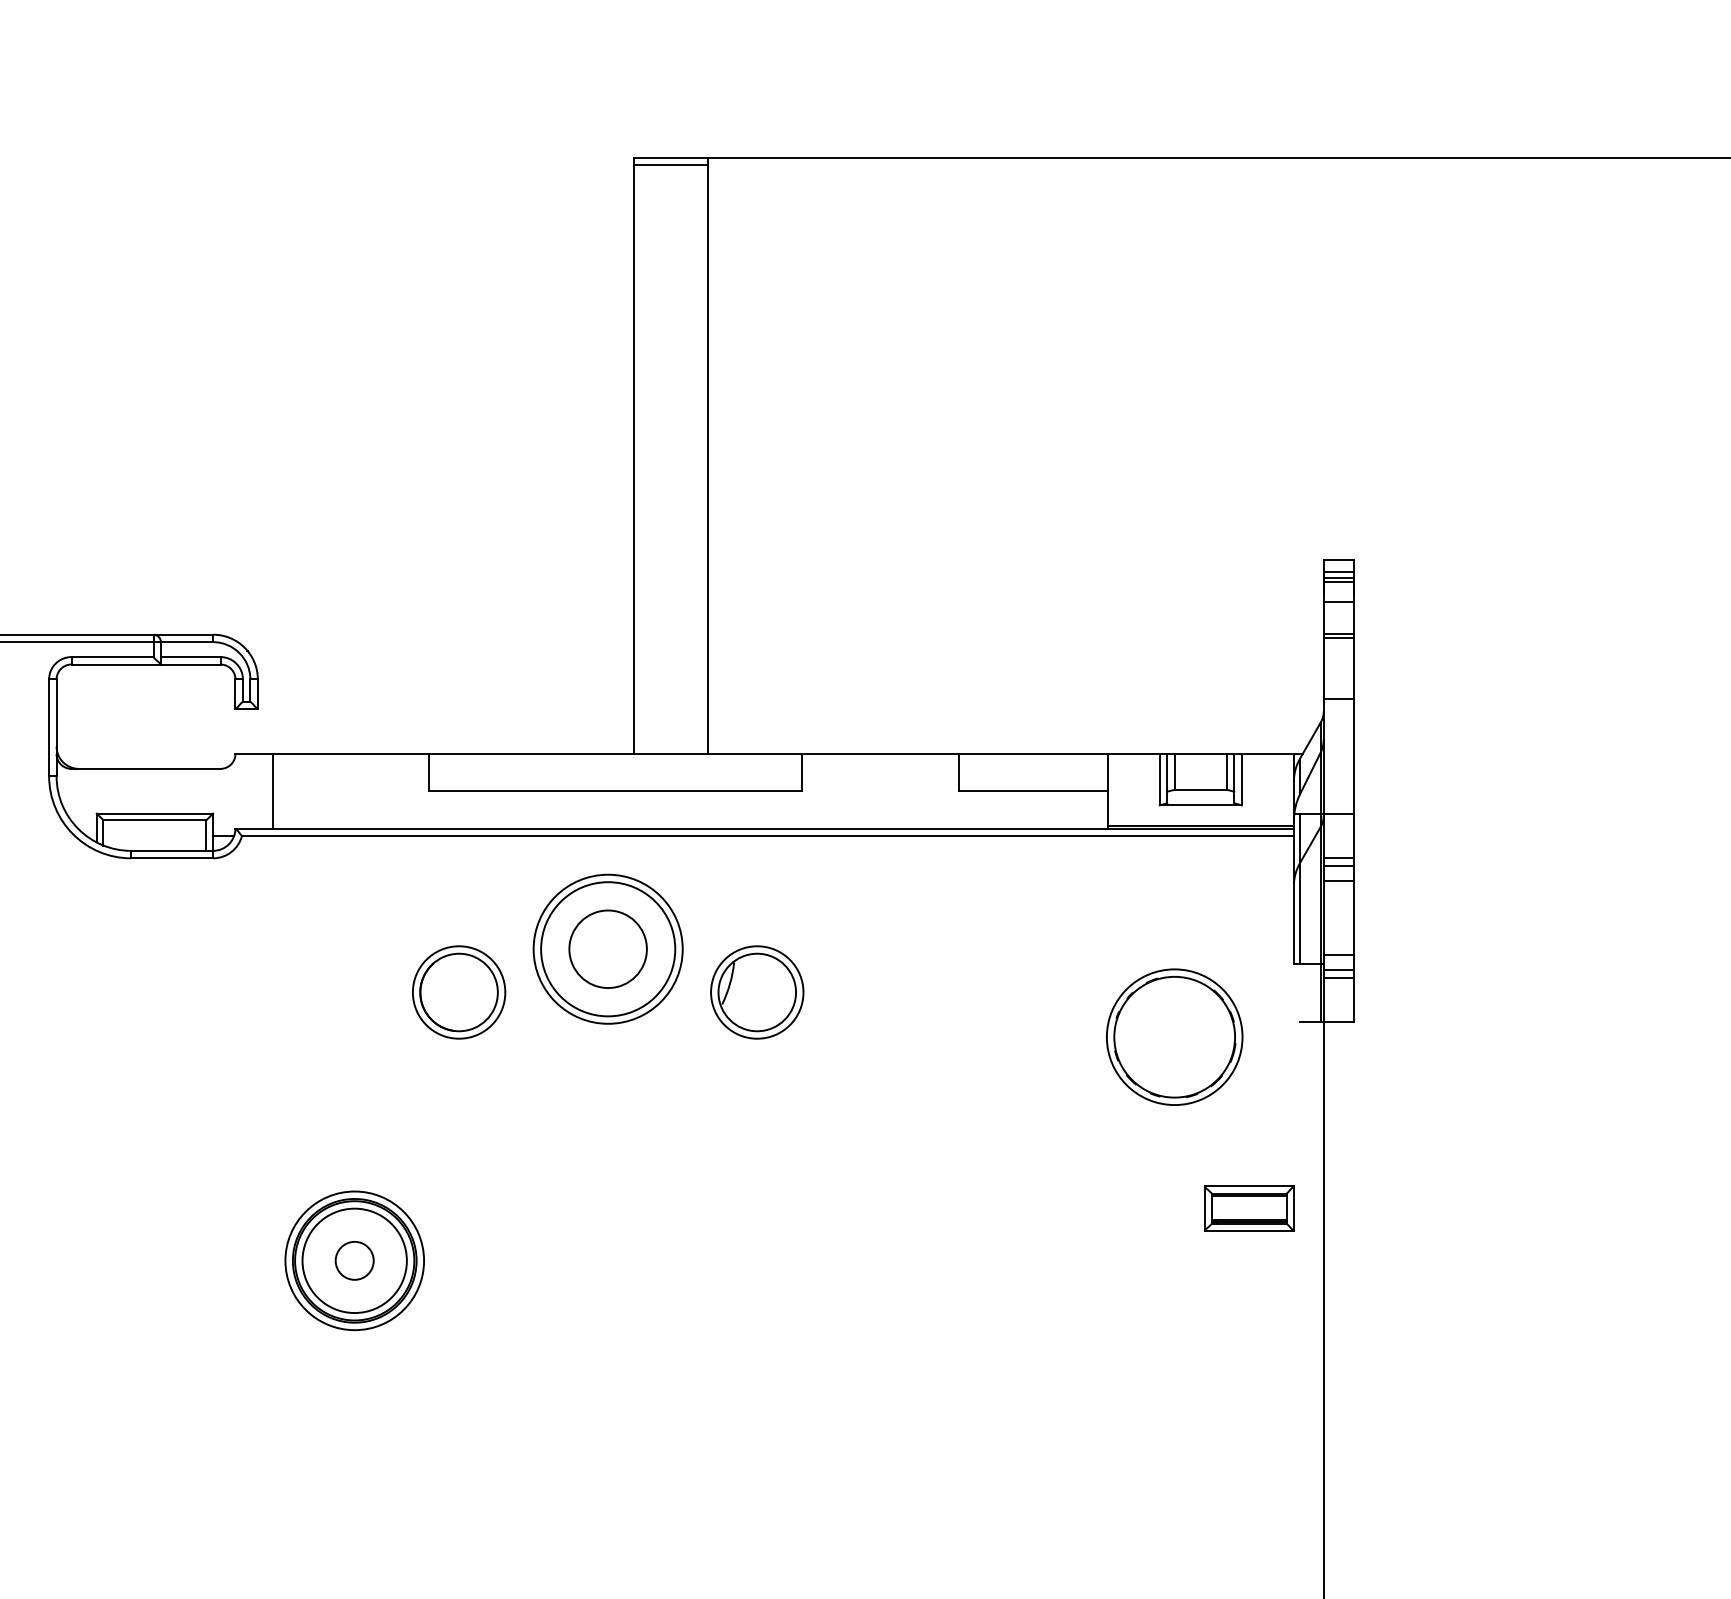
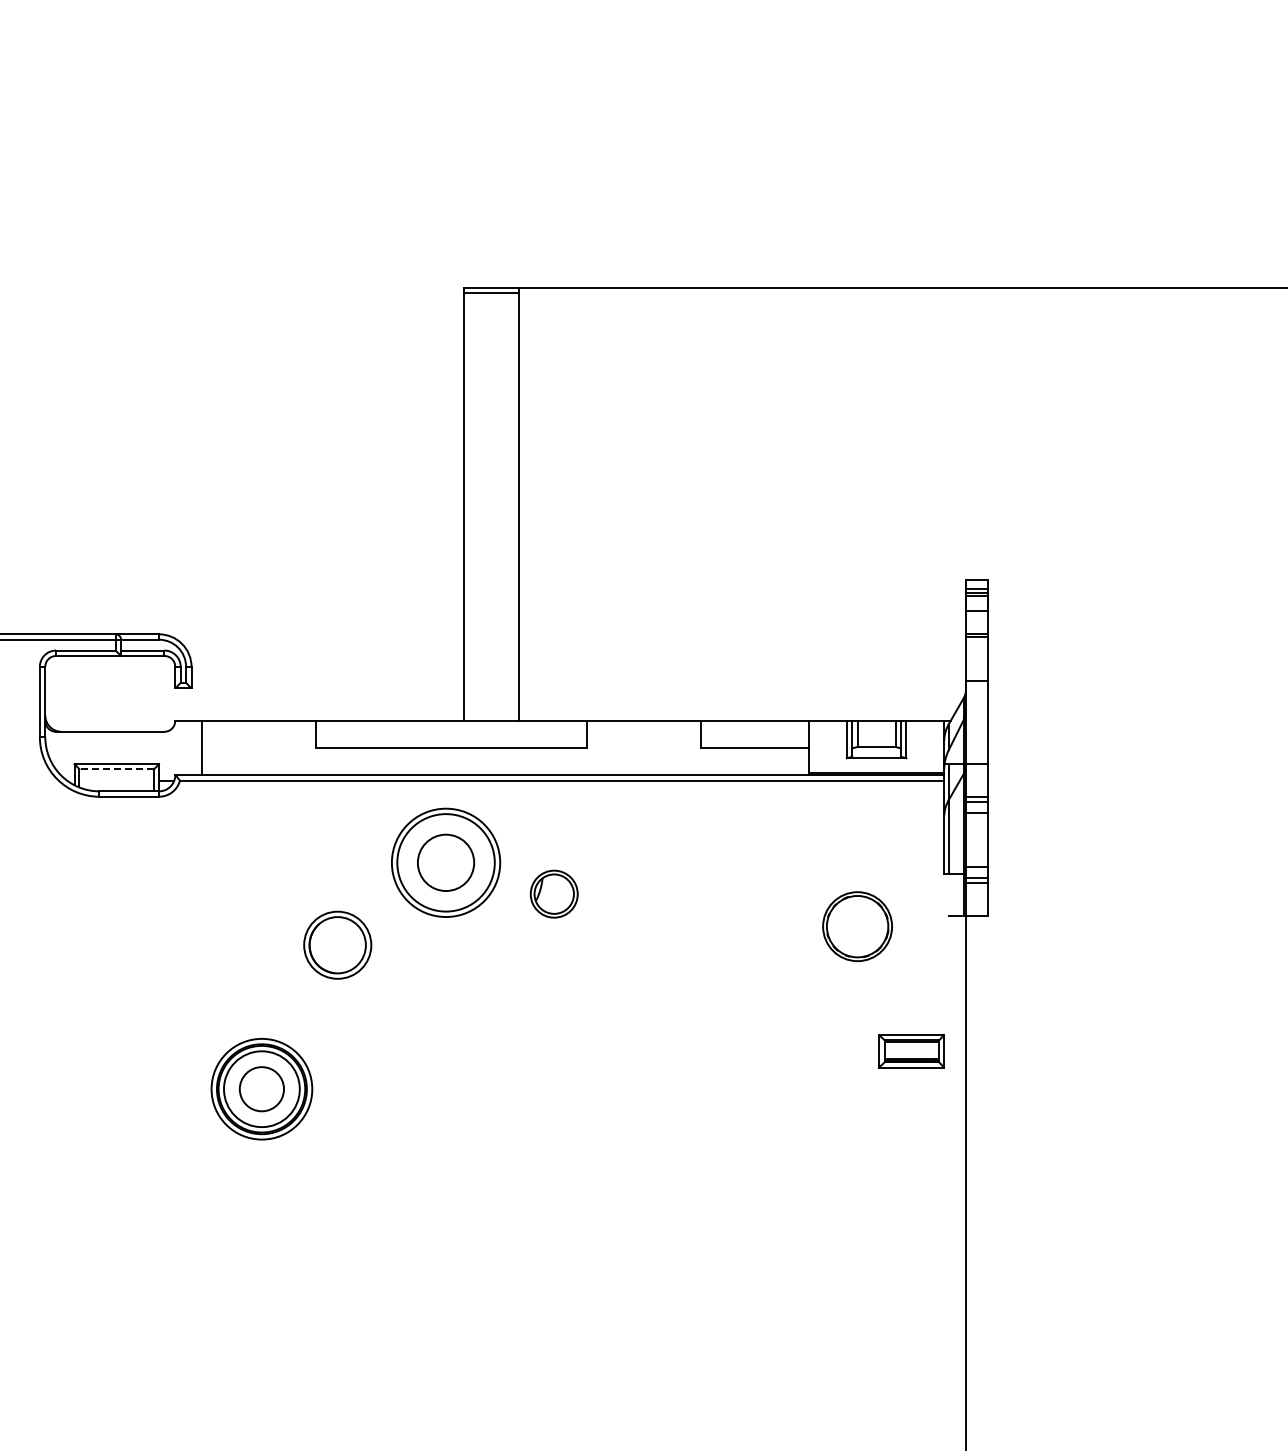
line: (154, 820) -> (116, 769), solid -> dashed
part: (458, 991) -> (337, 944), moved
part: (756, 991) -> (553, 893), size x0.7
part: (1174, 1036) -> (857, 926), size x0.7
circle: (354, 1261) -> (261, 1089), size x1.6

